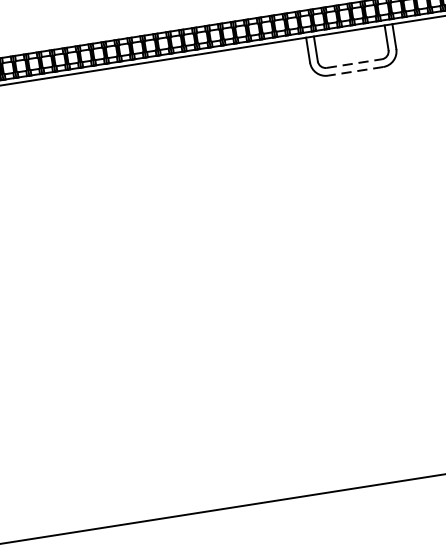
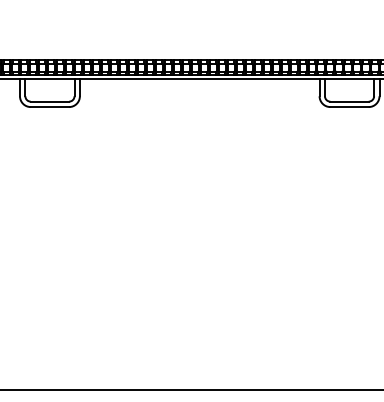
line: (355, 63) -> (350, 101), dashed -> solid
line: (355, 71) -> (349, 107), dashed -> solid

